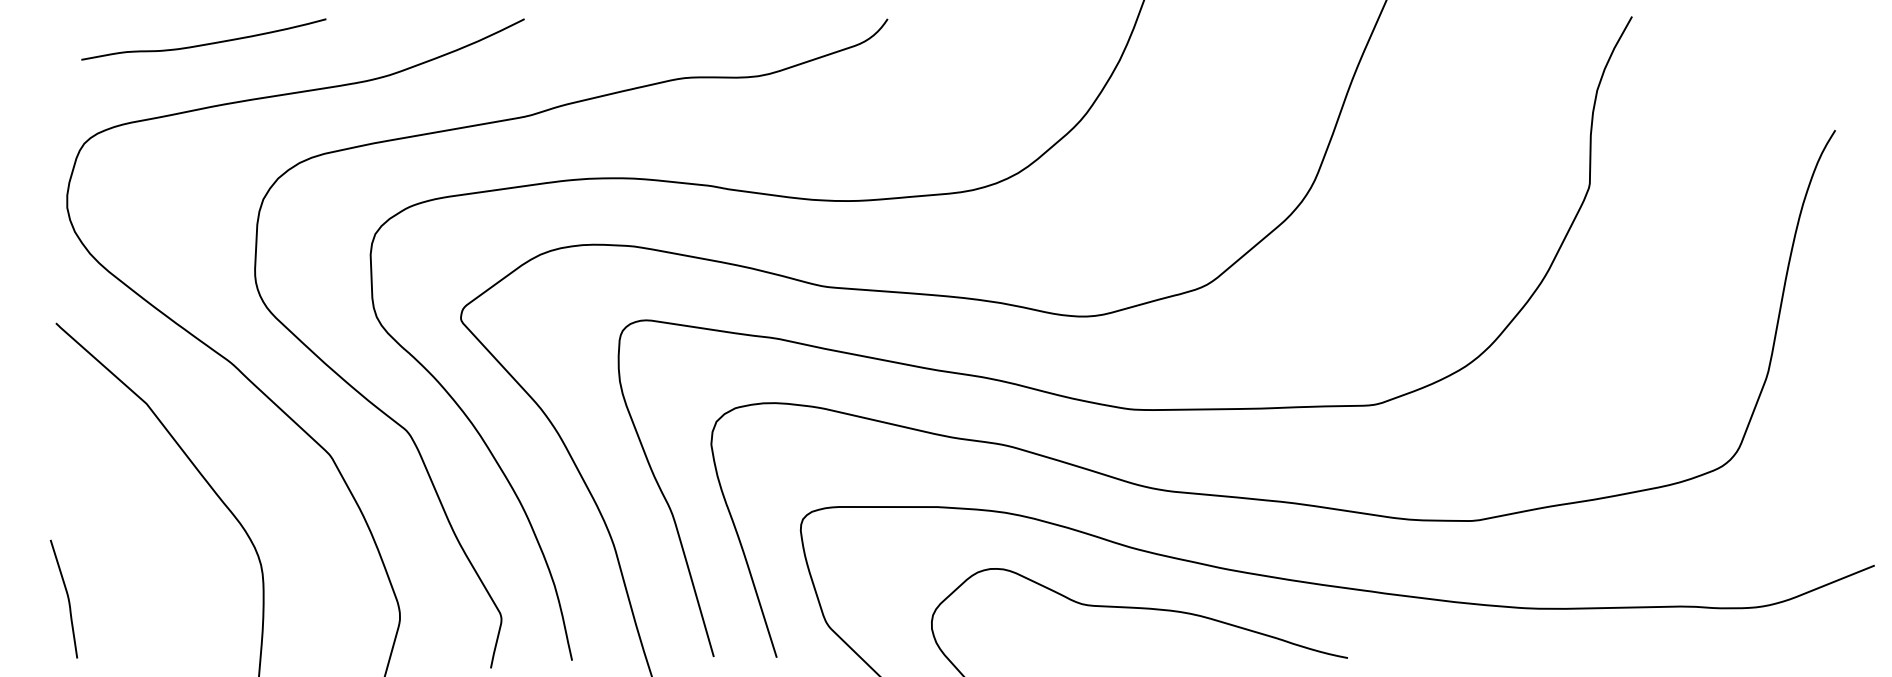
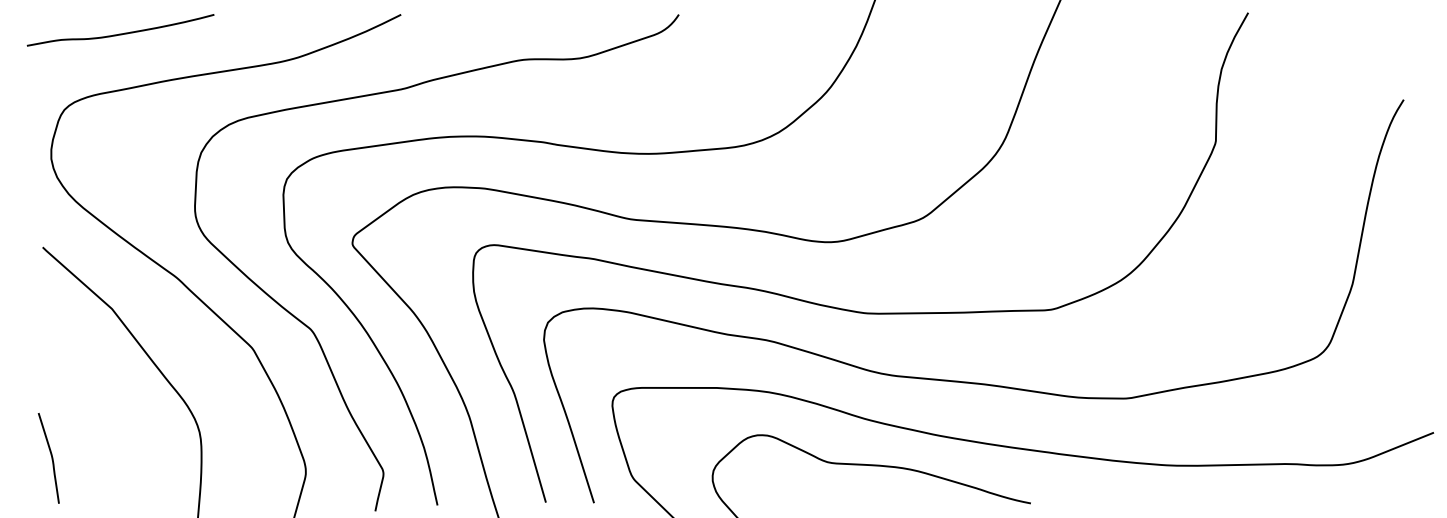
curve: (205, 43) -> (121, 33), moved

